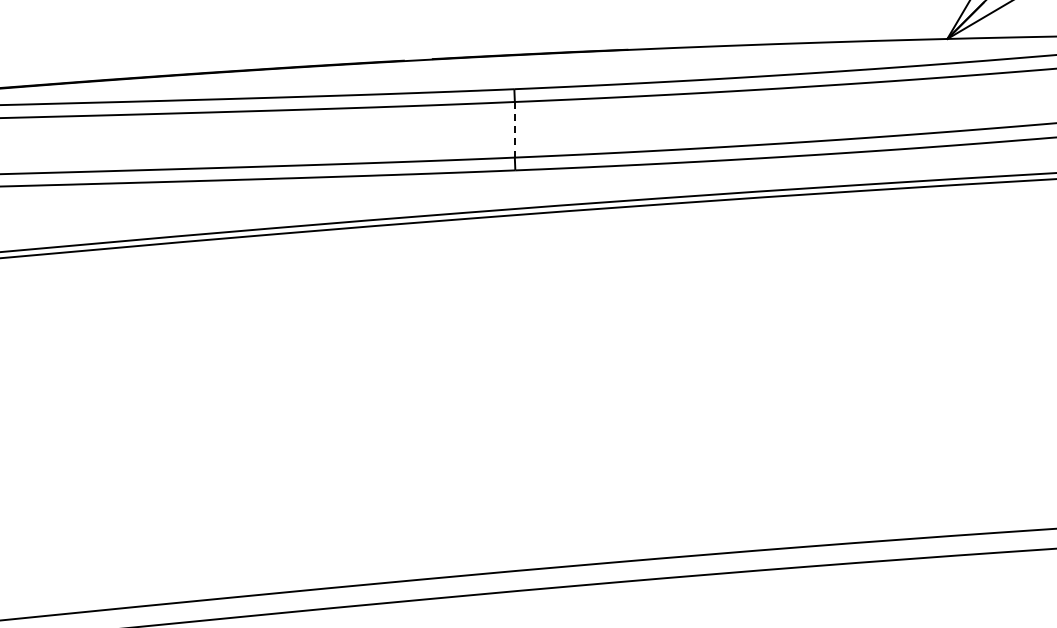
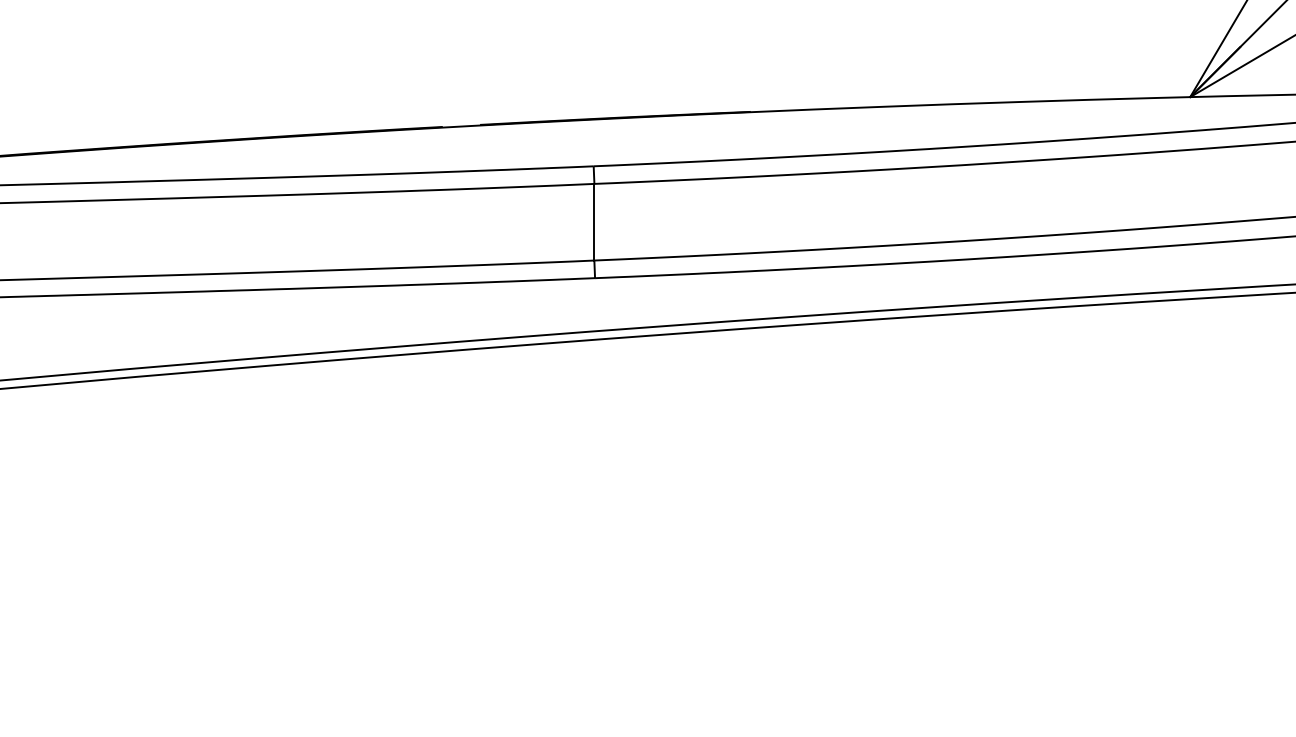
line: (514, 129) -> (593, 221), dashed -> solid

